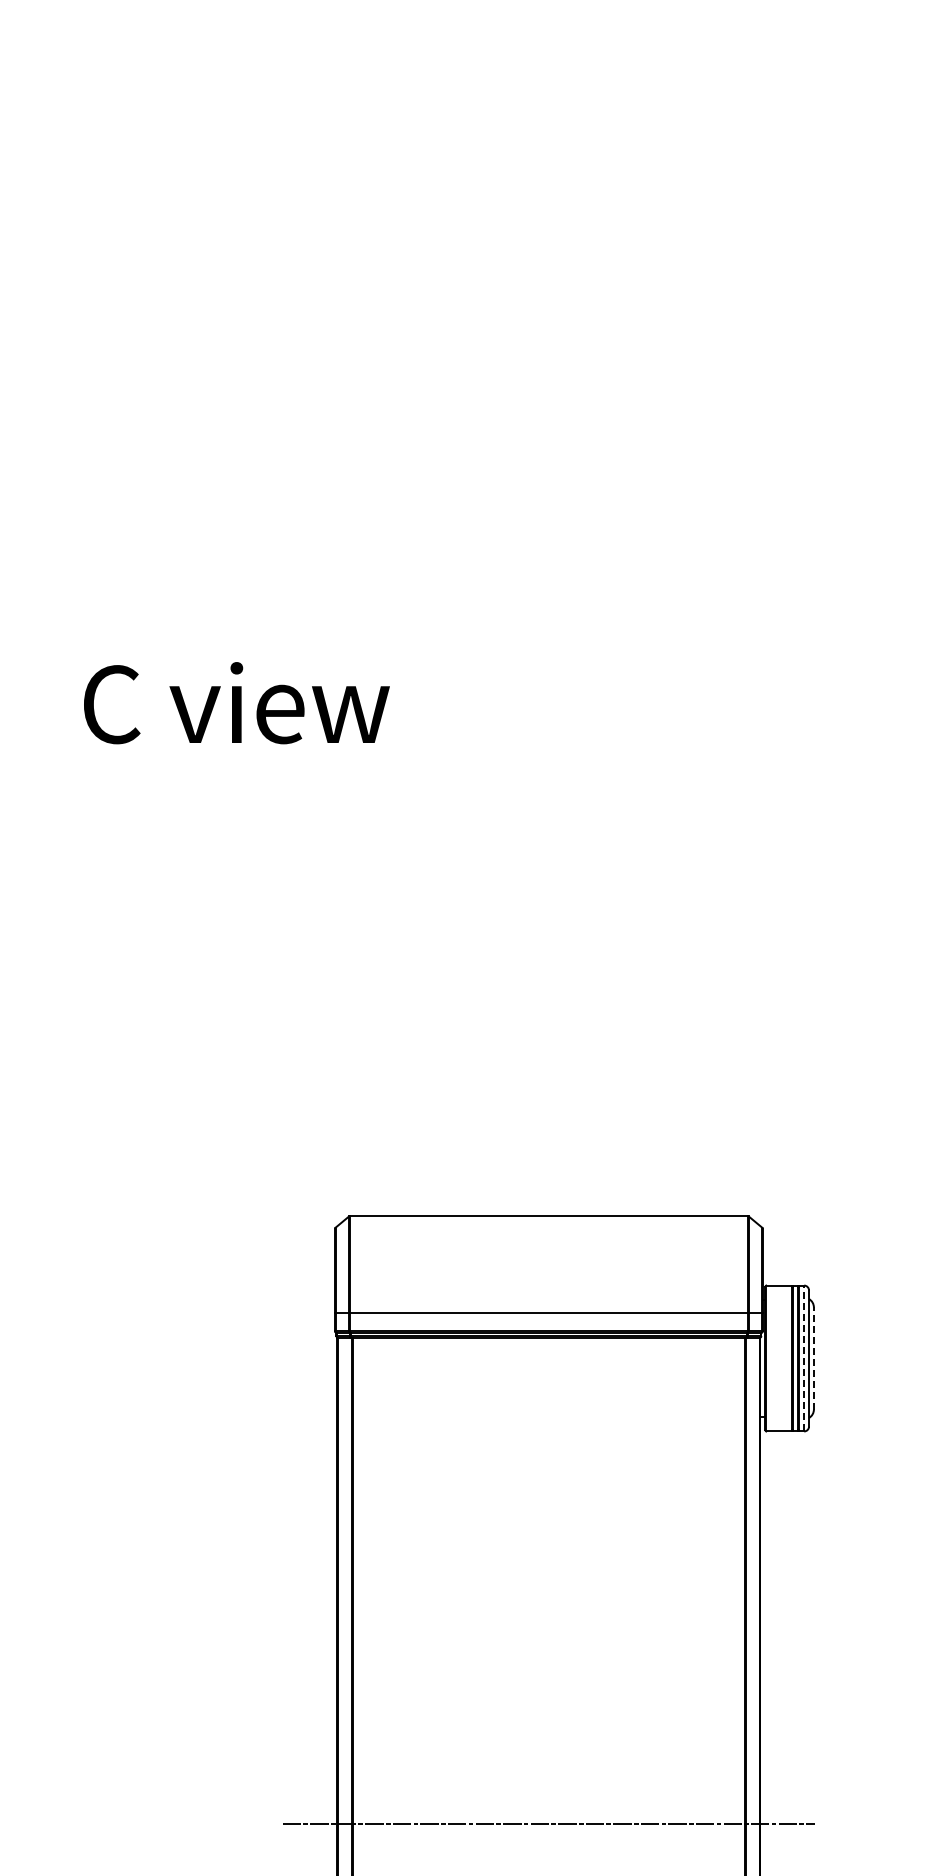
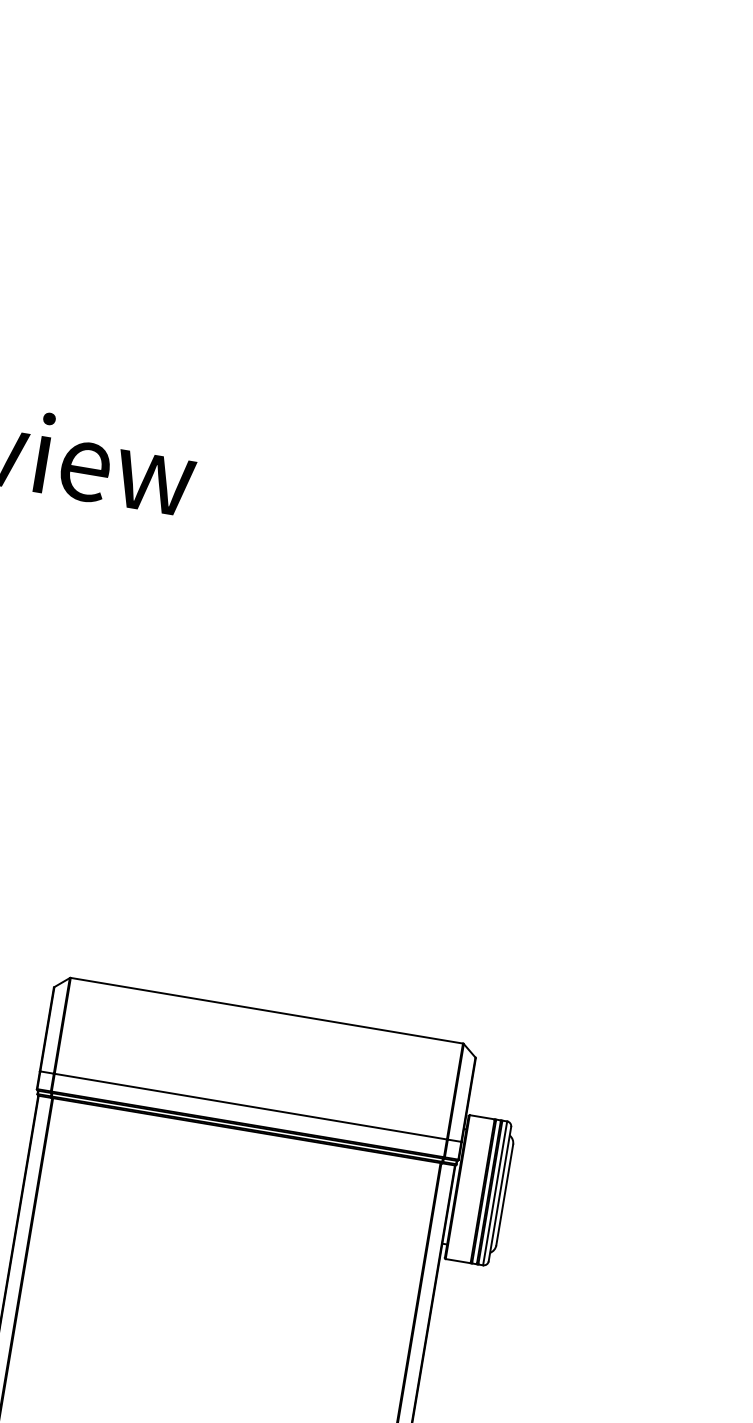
line: (804, 1358) -> (495, 1193), dashed -> solid
line: (813, 1358) -> (504, 1194), dashed -> solid

